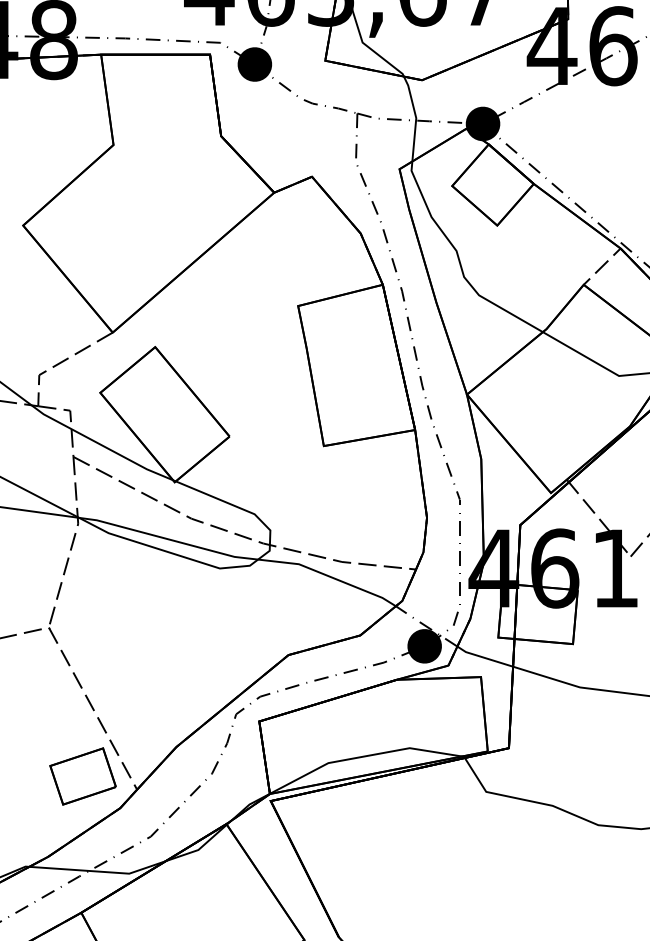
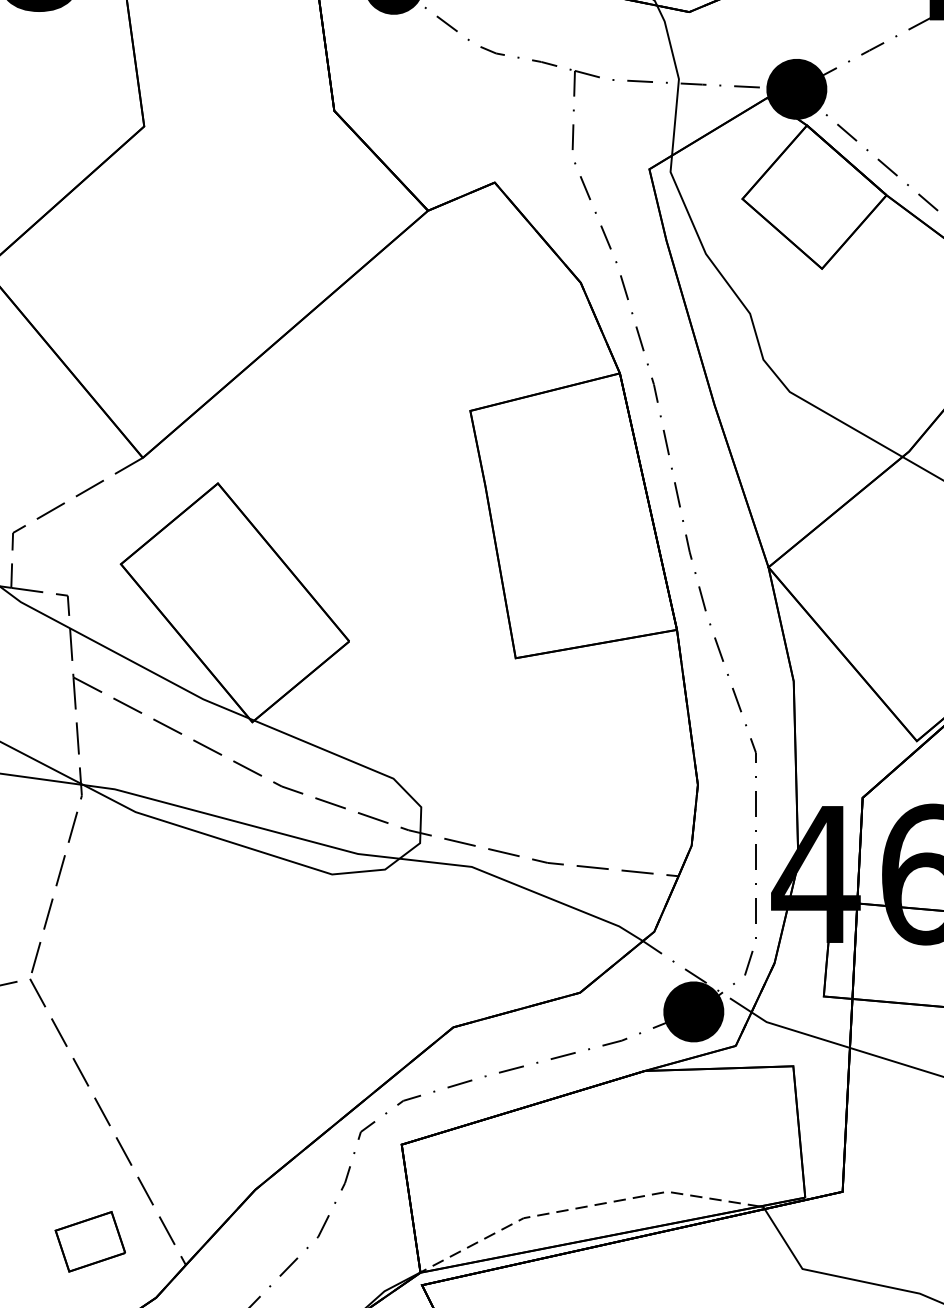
line: (362, 756) -> (583, 1206), solid -> dashed
part: (82, 776) -> (89, 1241), size x0.6

